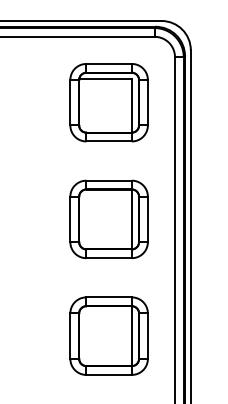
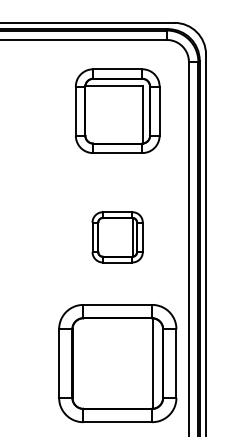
part: (108, 219) -> (117, 237), size x0.6
part: (108, 335) -> (117, 362), size x1.4

